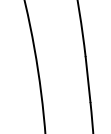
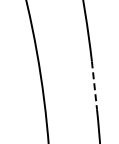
line: (88, 80) -> (94, 86), solid -> dashed

